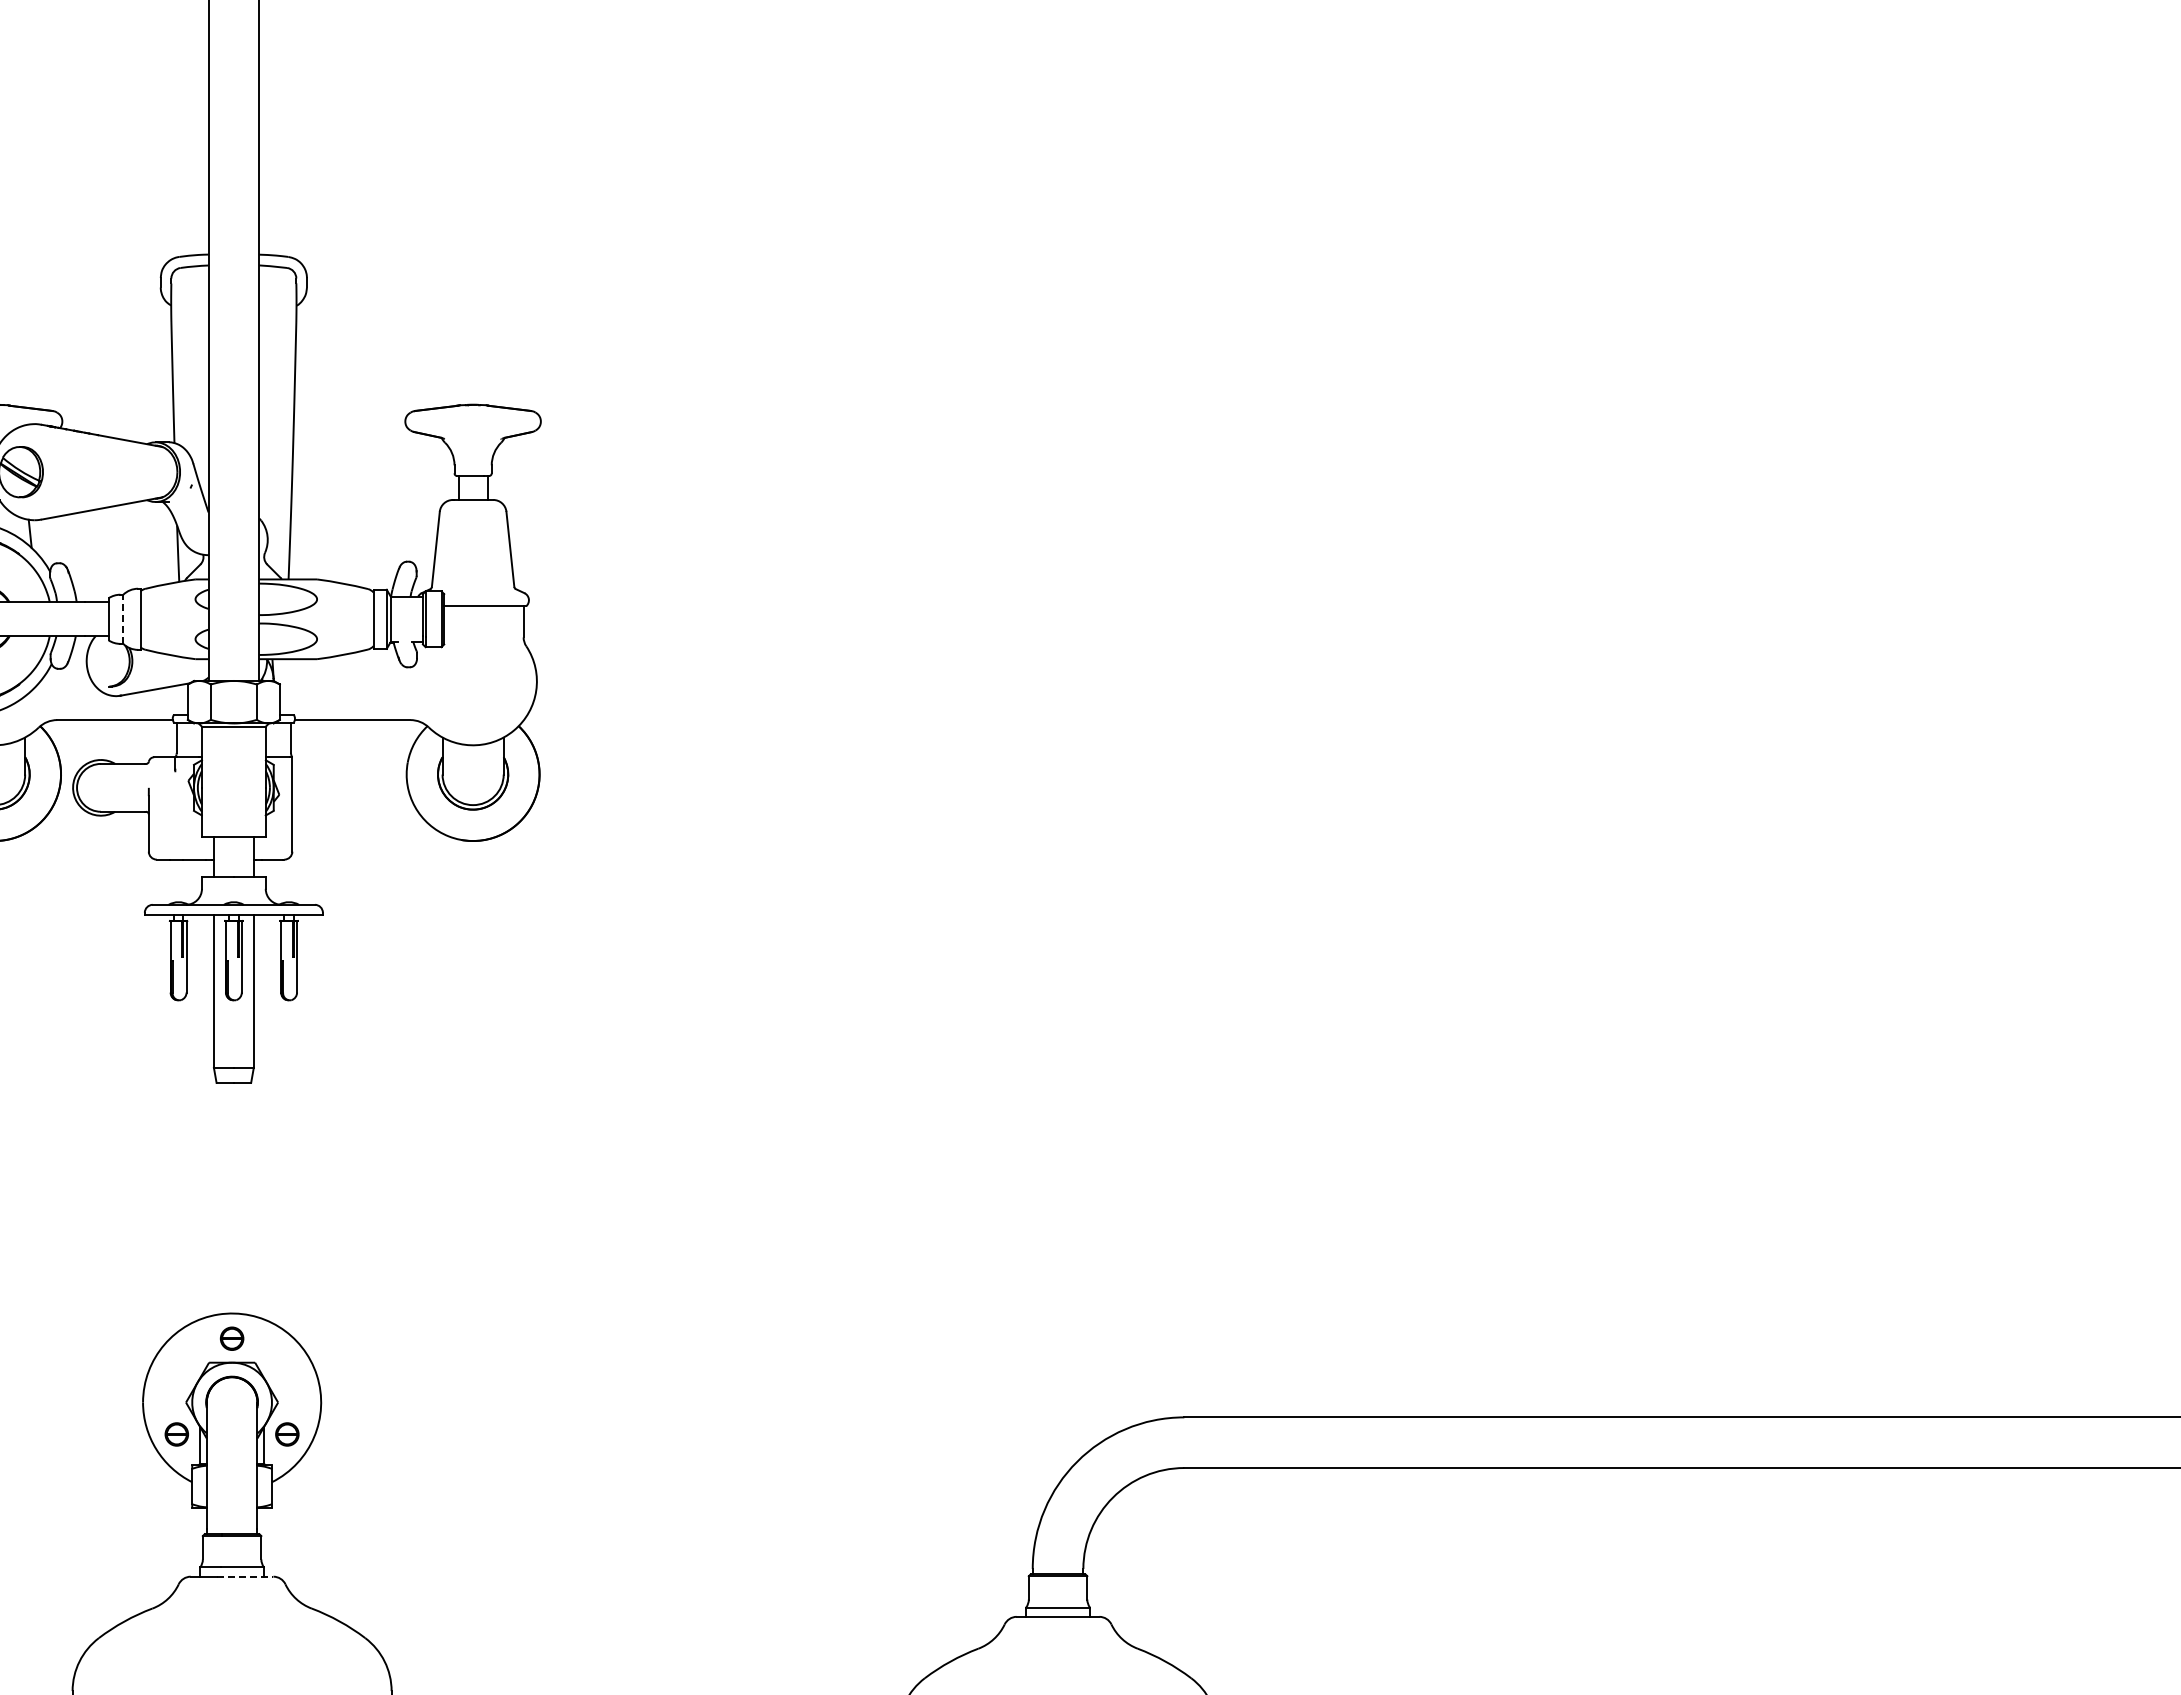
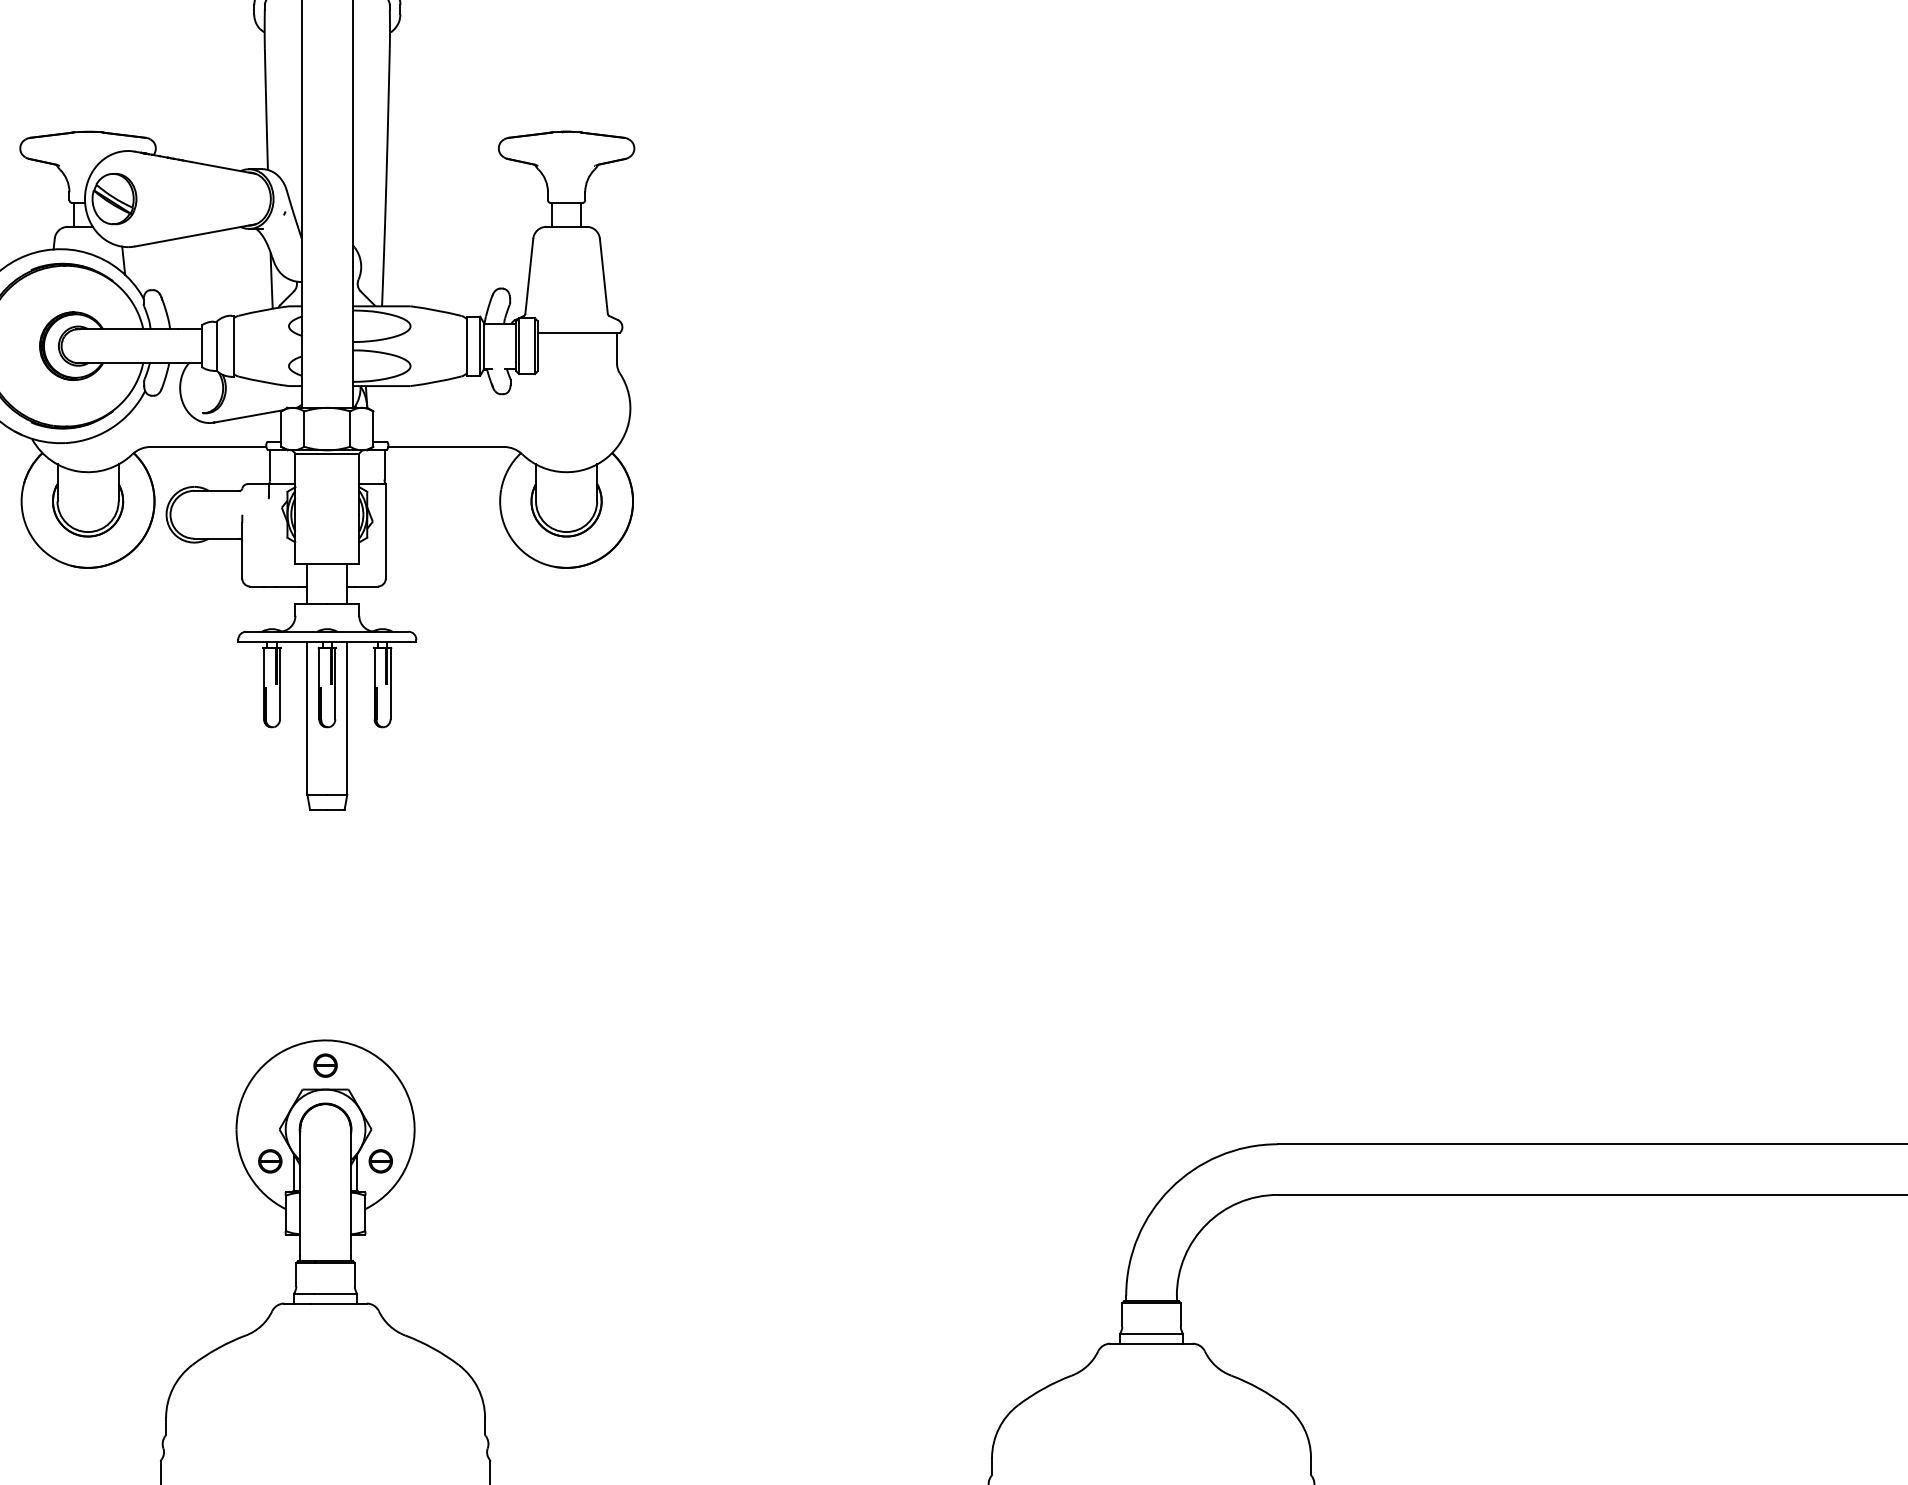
line: (123, 619) -> (216, 346), dashed -> solid
line: (245, 1576) -> (338, 1303), dashed -> solid

